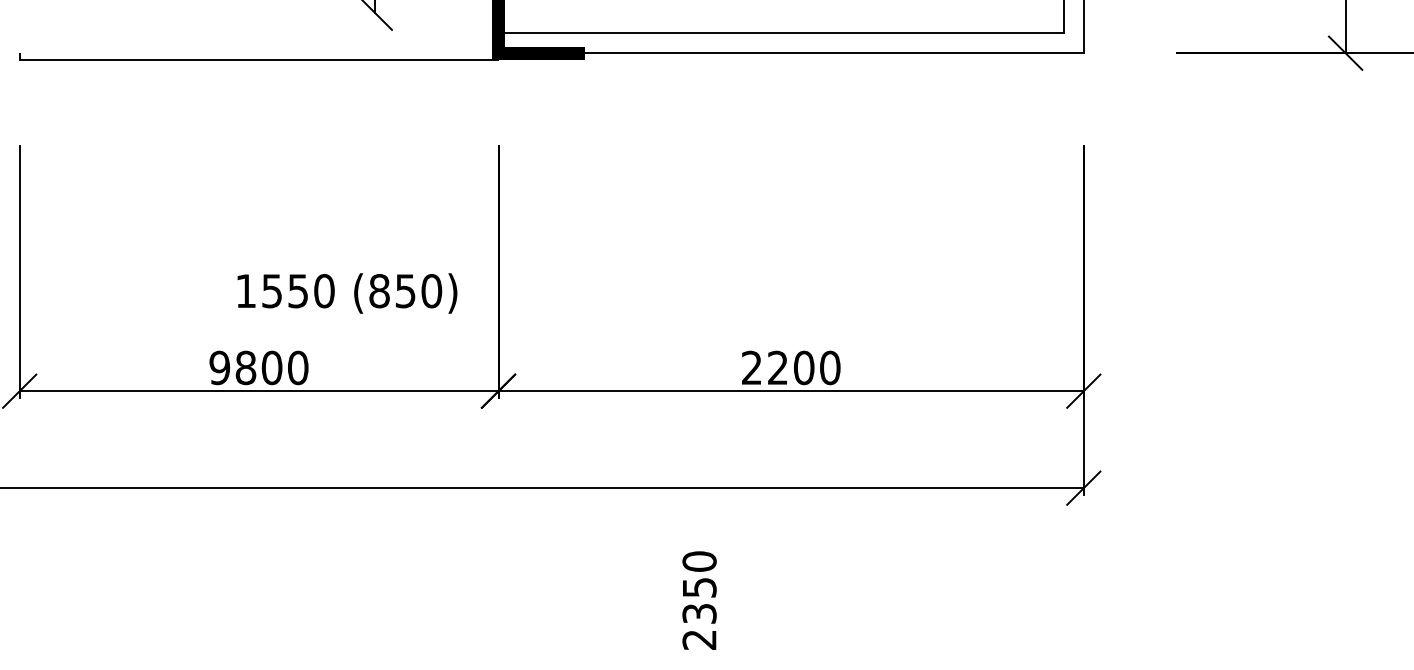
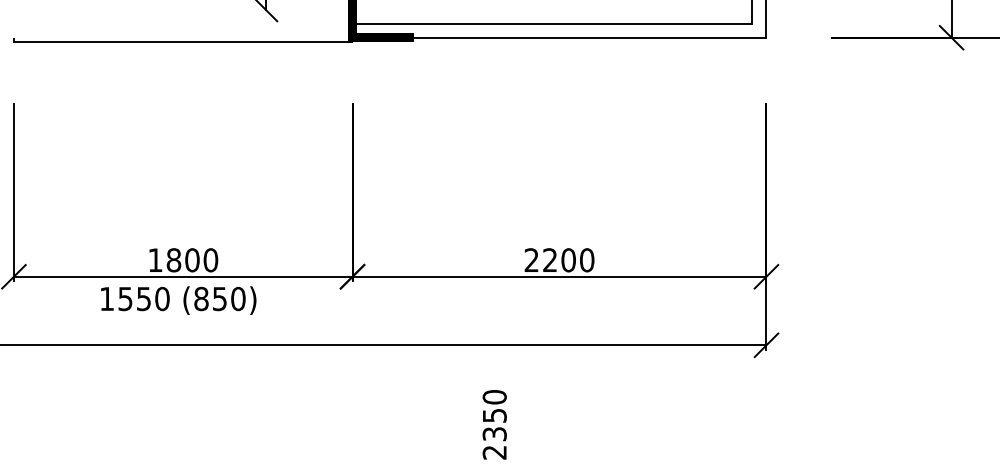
text: (347, 293) -> (178, 300), moved
text: (219, 368) -> (155, 260), 9800 -> 1800

